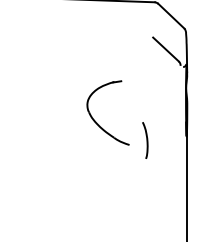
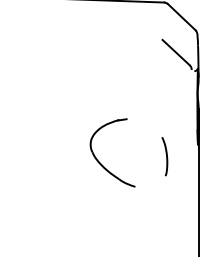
part: (97, 122) -> (101, 162), moved
curve: (146, 140) -> (166, 156), moved

